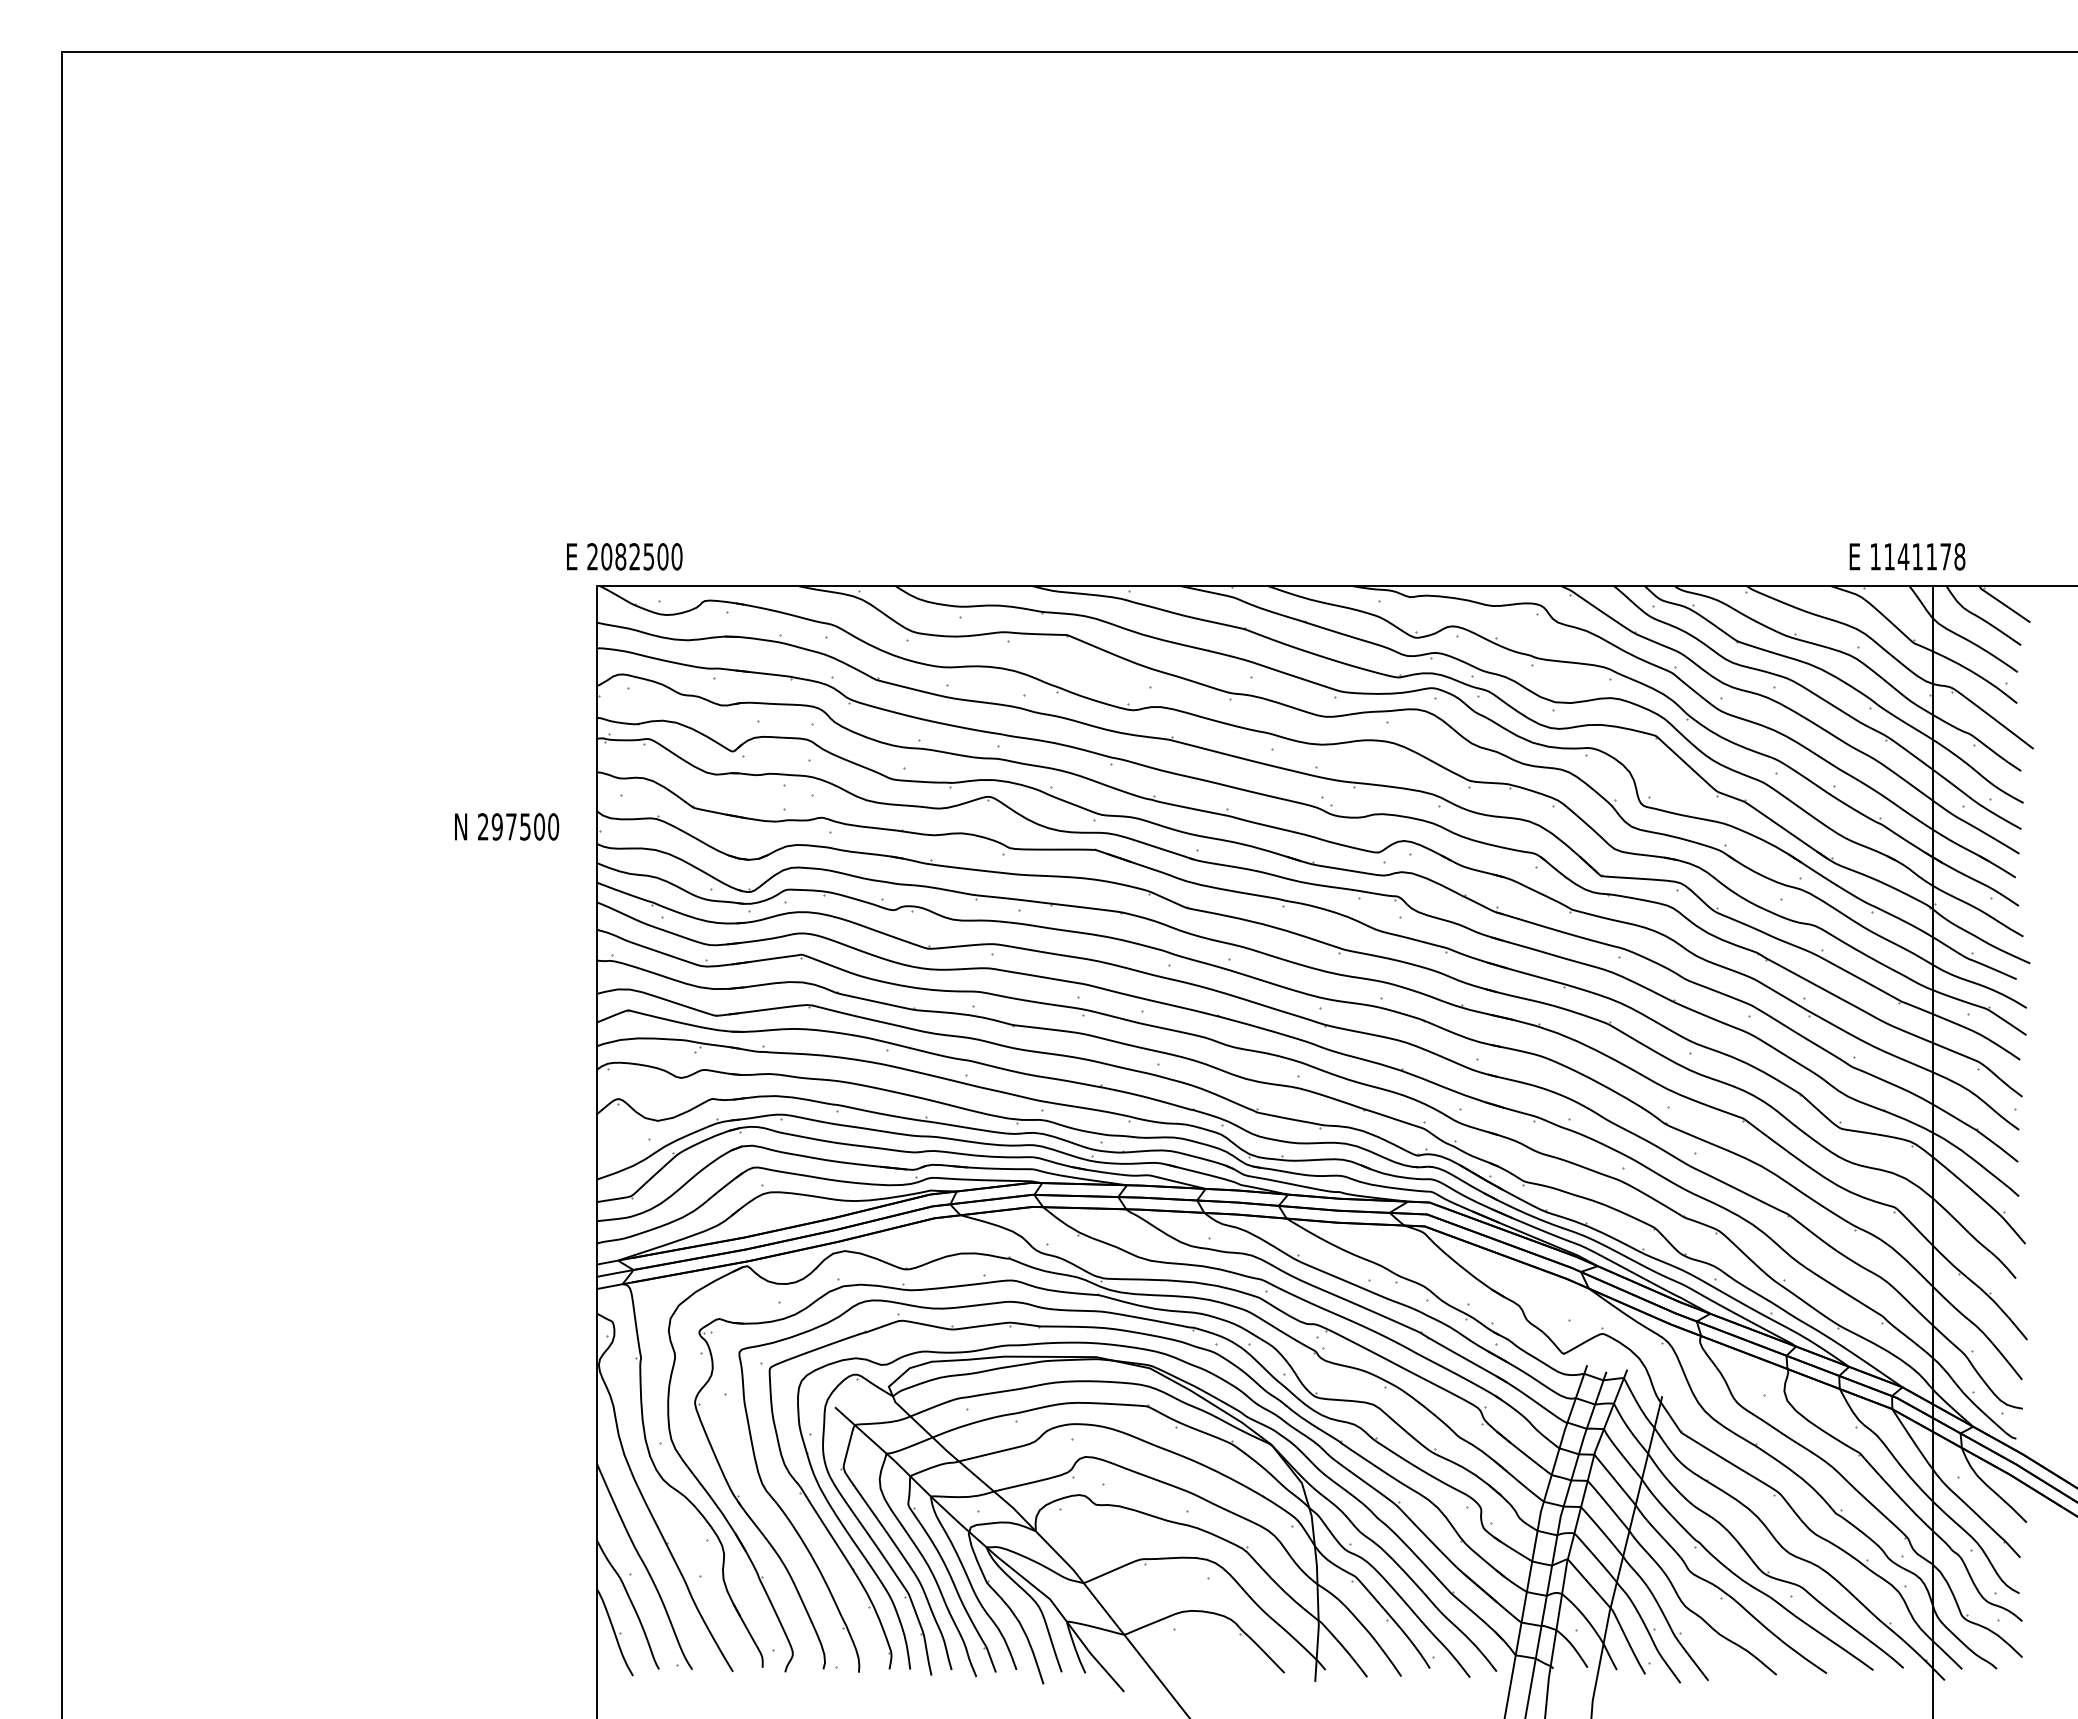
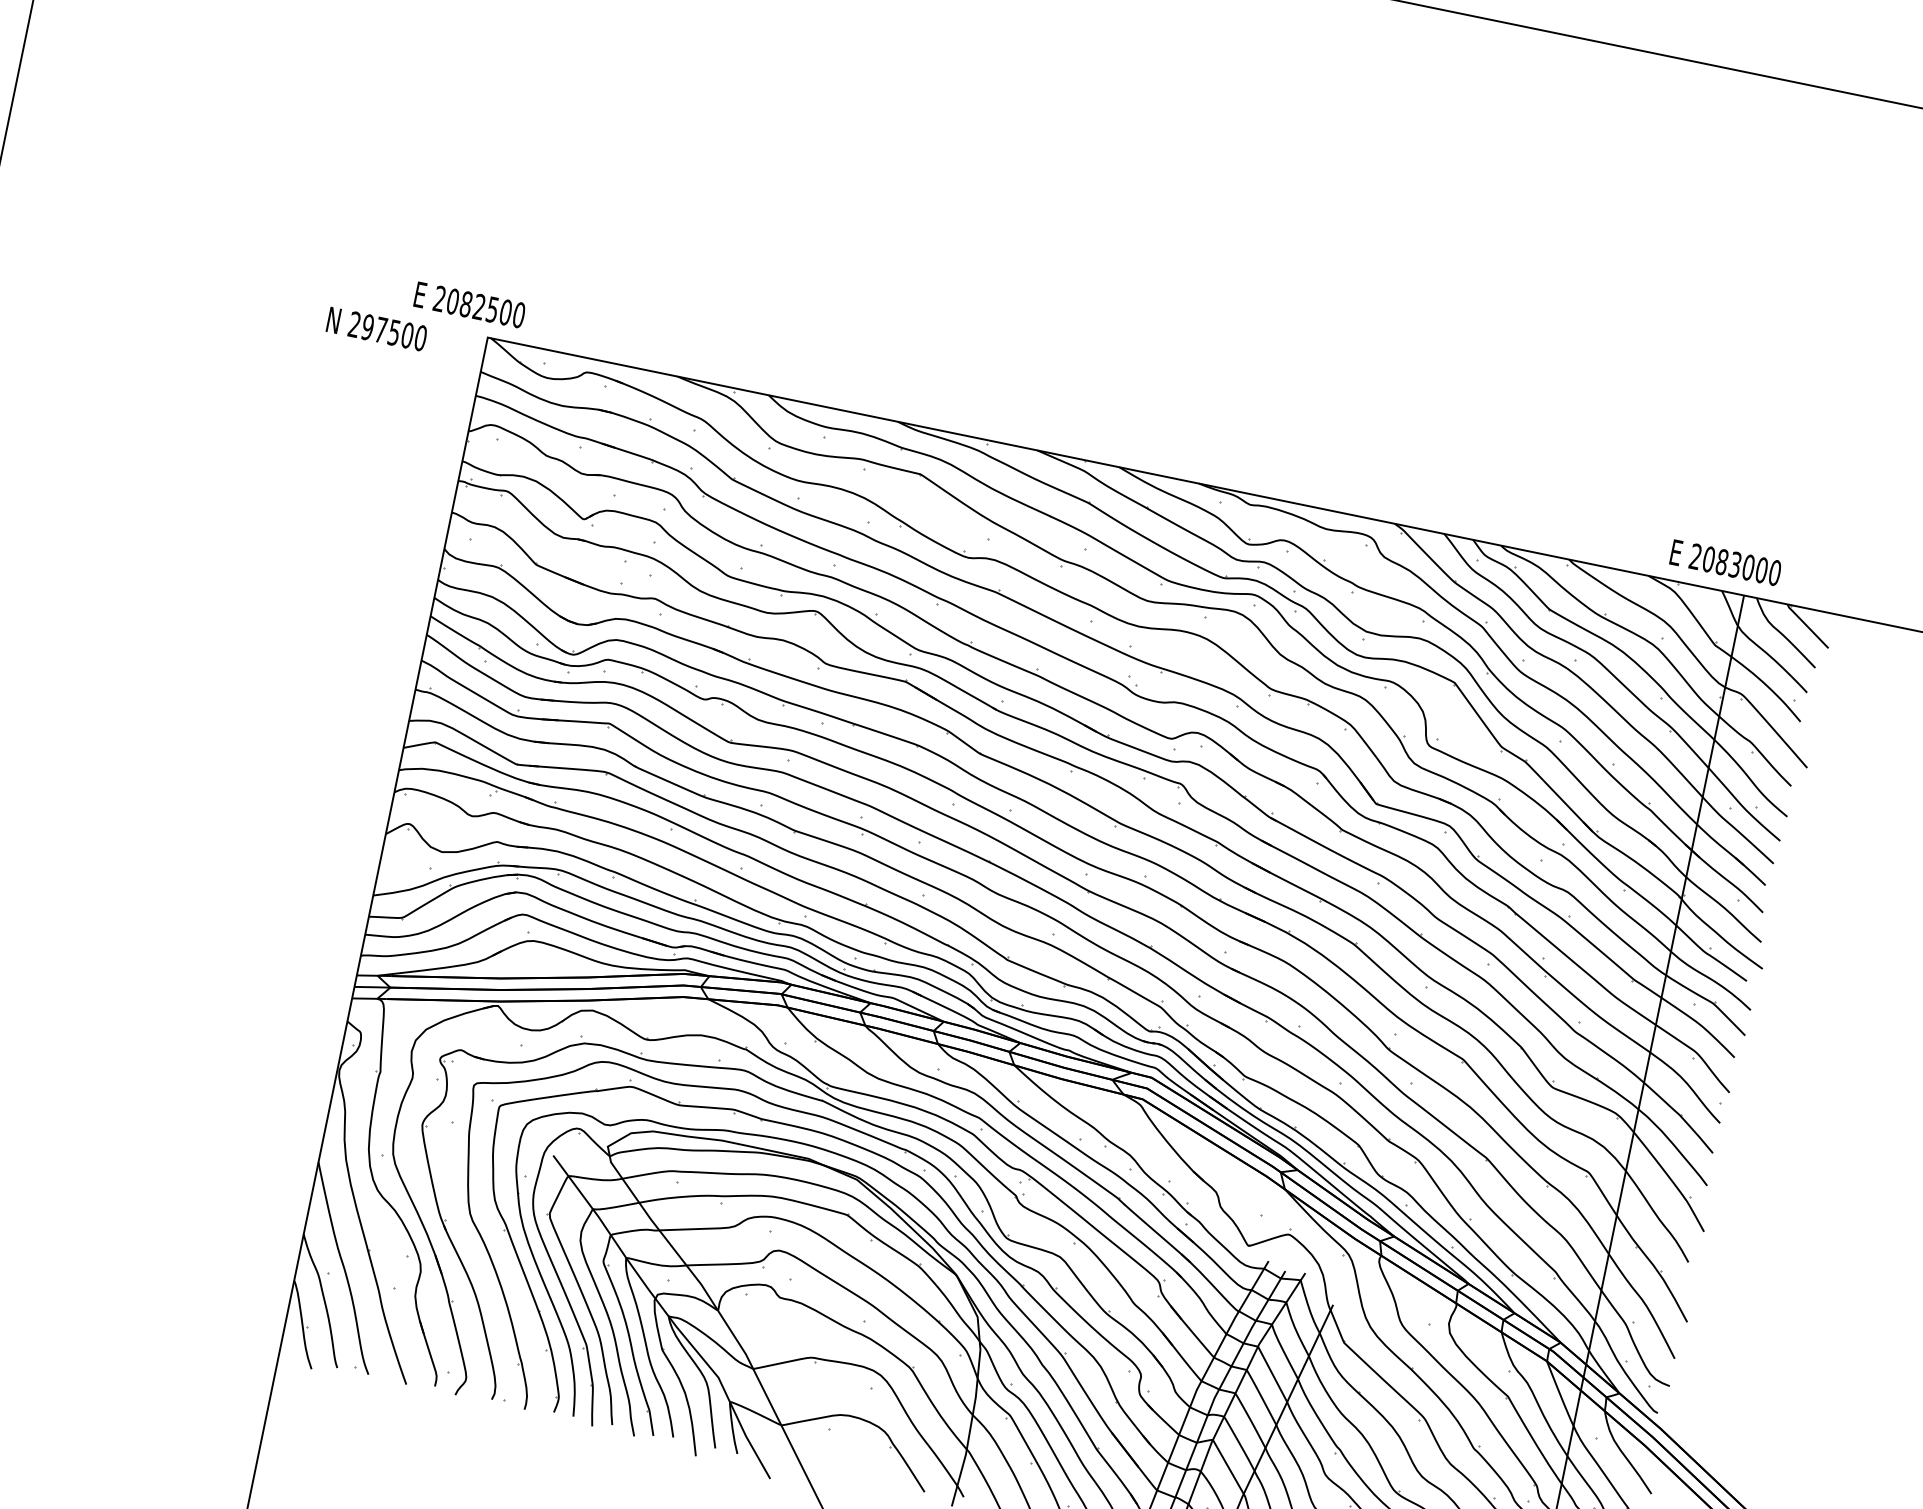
text: (624, 556) -> (469, 304), moved
text: (1917, 556) -> (1735, 564), 1141178 -> 2083000
text: (507, 826) -> (377, 328), moved

